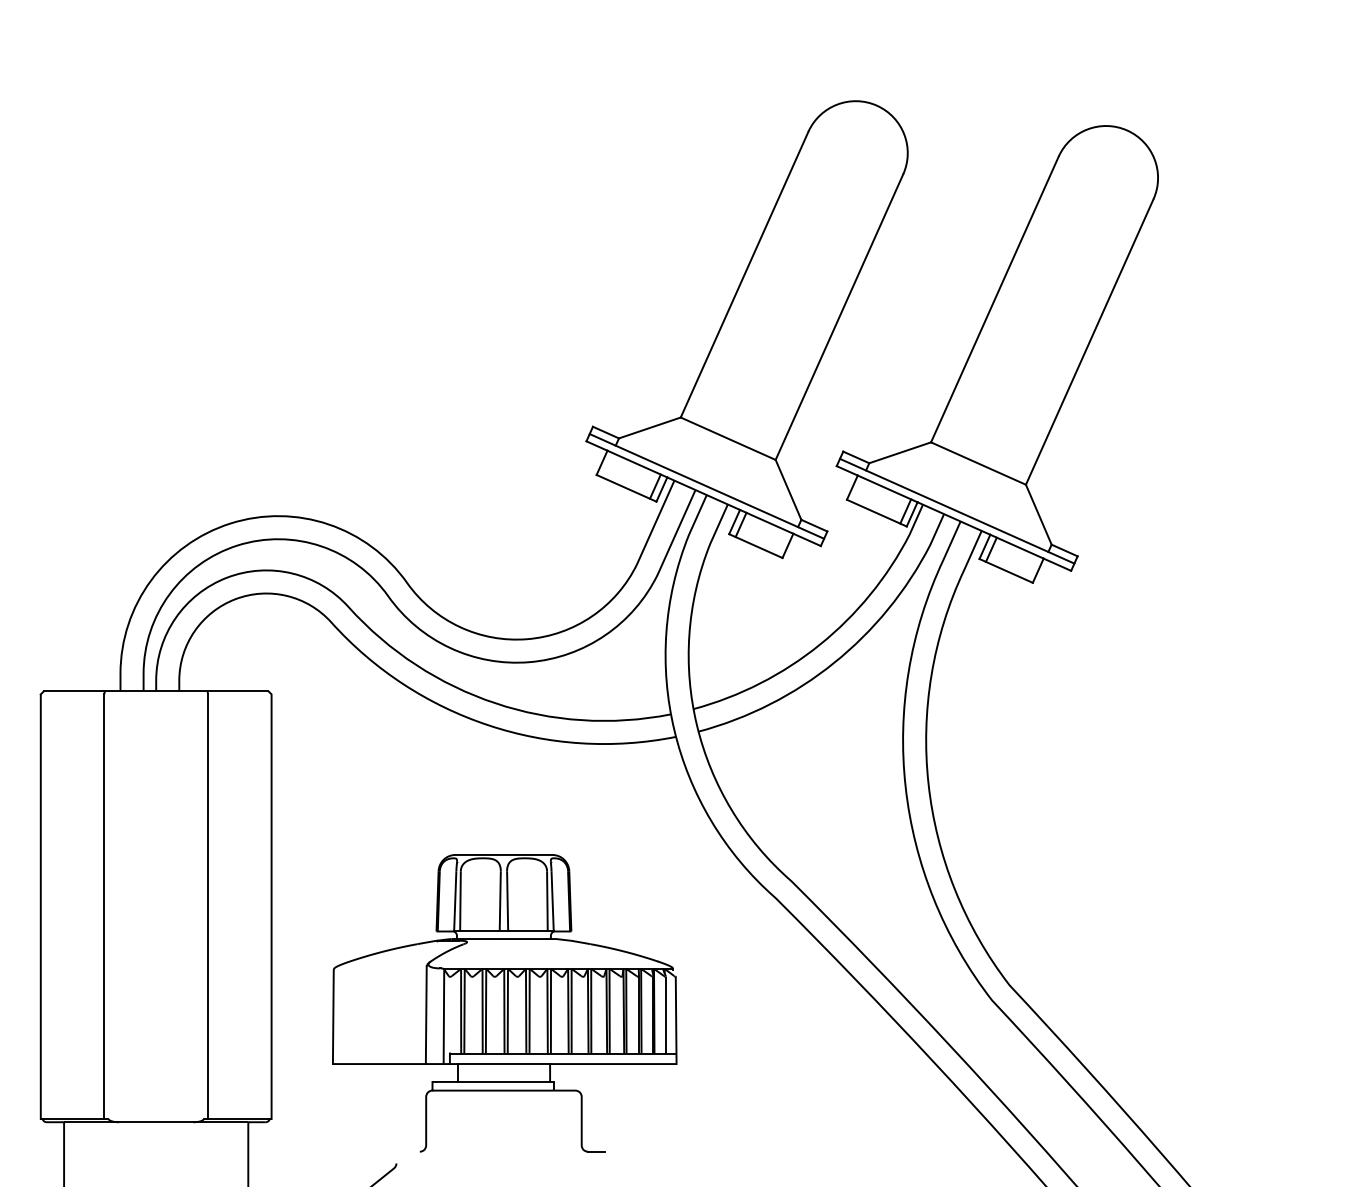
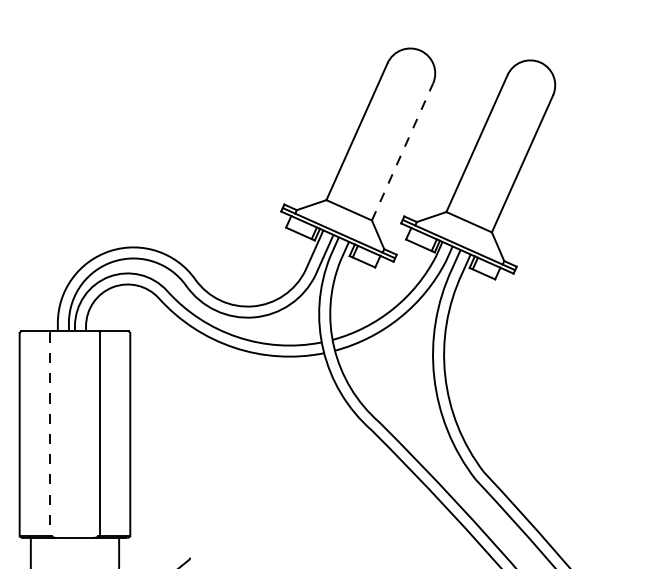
line: (839, 318) -> (402, 152), solid -> dashed
line: (105, 906) -> (50, 434), solid -> dashed
part: (503, 1002) -> (241, 480), removed

